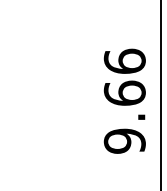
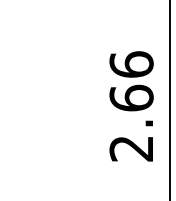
text: (124, 141) -> (131, 148), 9.66 -> 2.66

